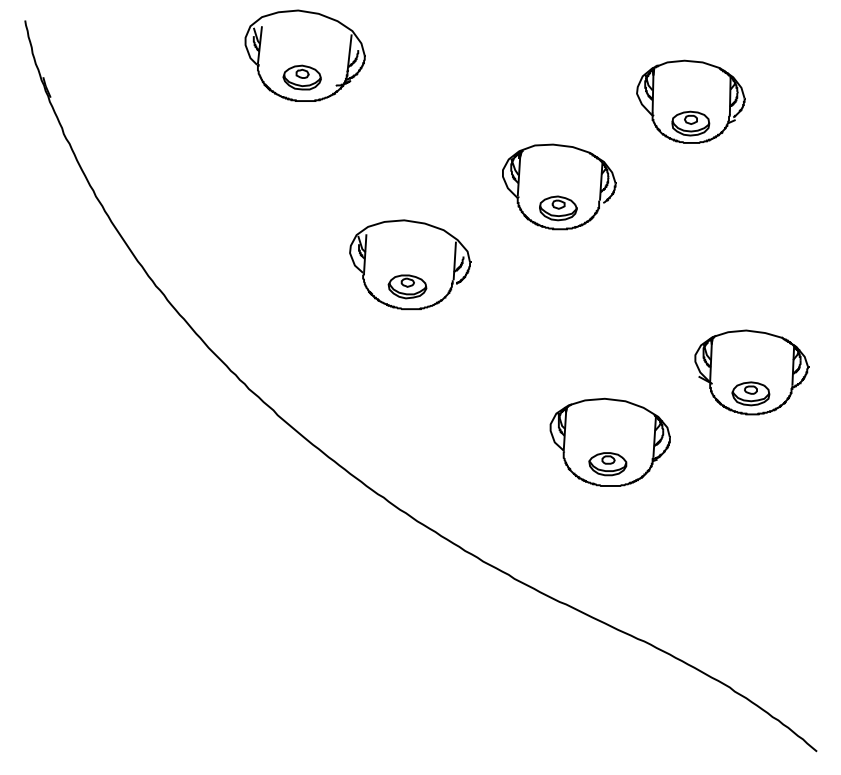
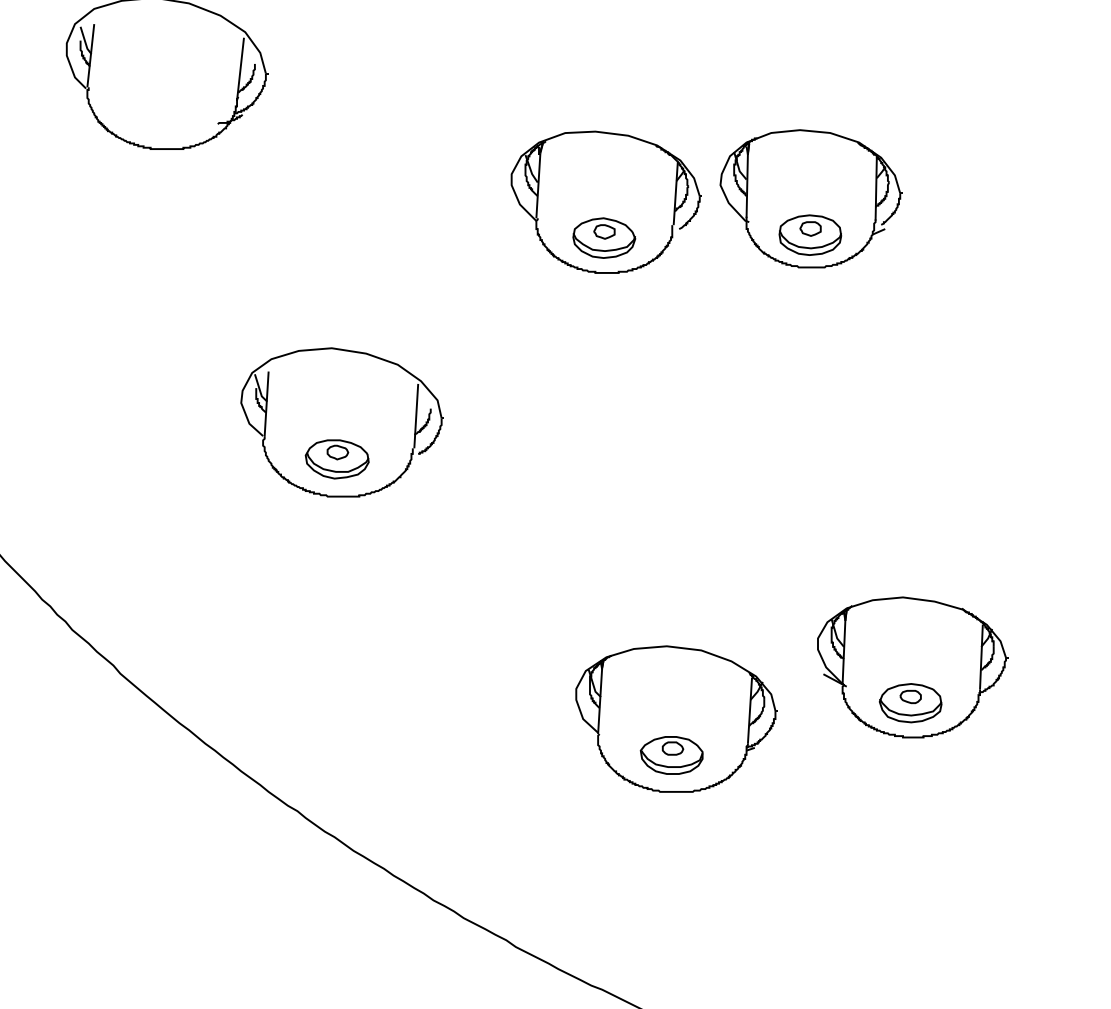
part: (301, 77) -> (160, 109), removed
part: (690, 101) -> (809, 198), moved
part: (559, 186) -> (606, 201), moved
part: (751, 372) -> (911, 667), moved

